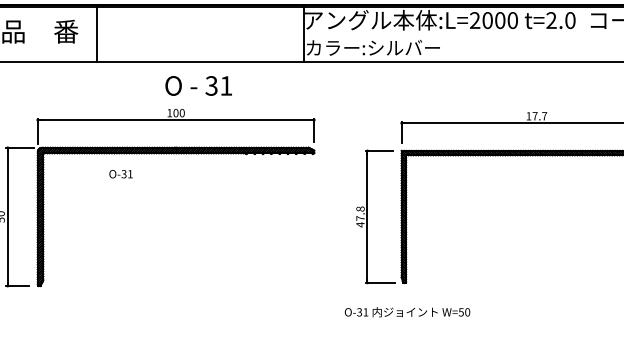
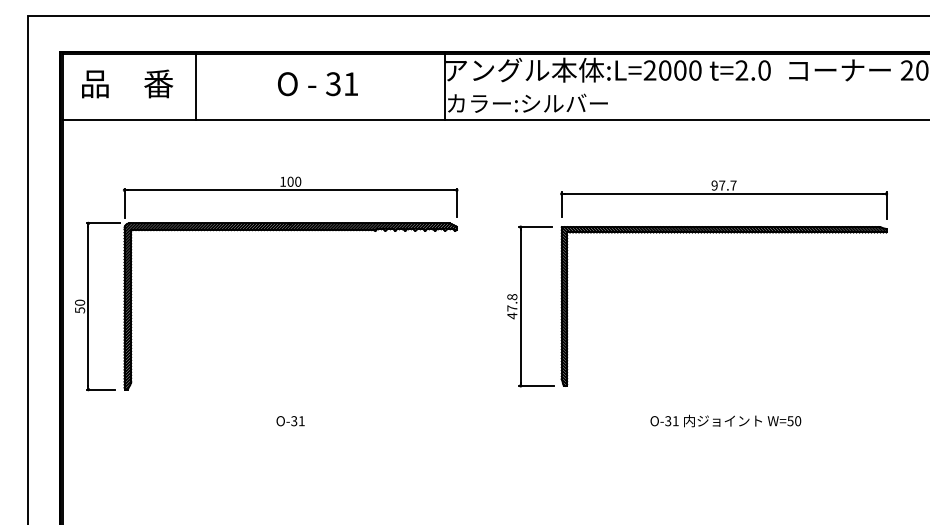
text: (198, 86) -> (317, 84), moved
text: (528, 116) -> (714, 185), 17.7 -> 97.7
text: (120, 174) -> (290, 421), moved
text: (407, 311) -> (725, 420), moved

